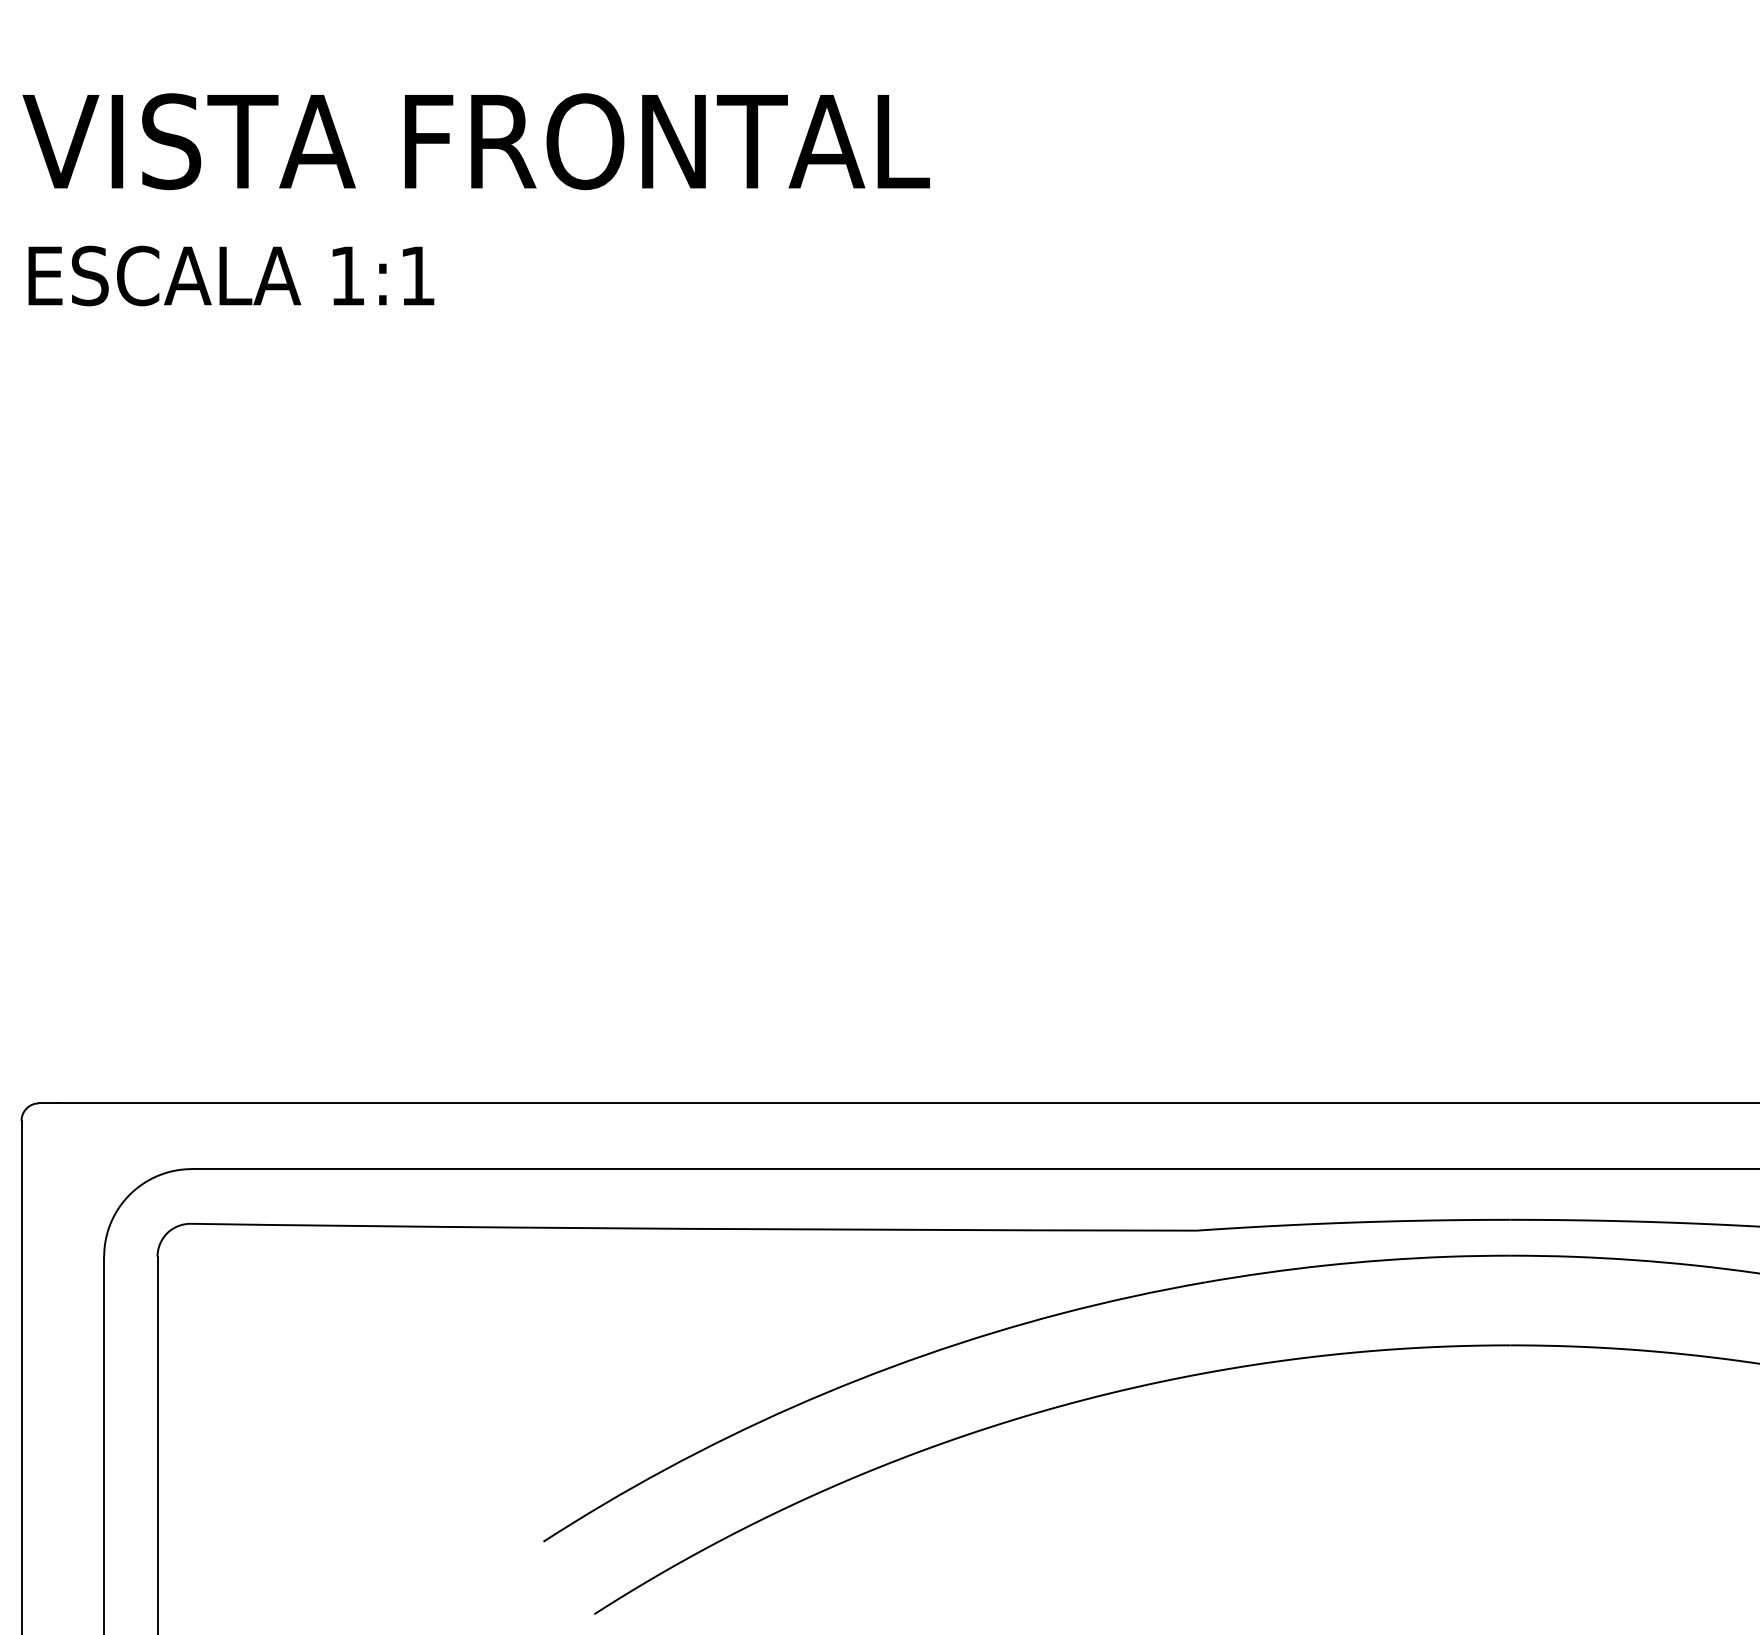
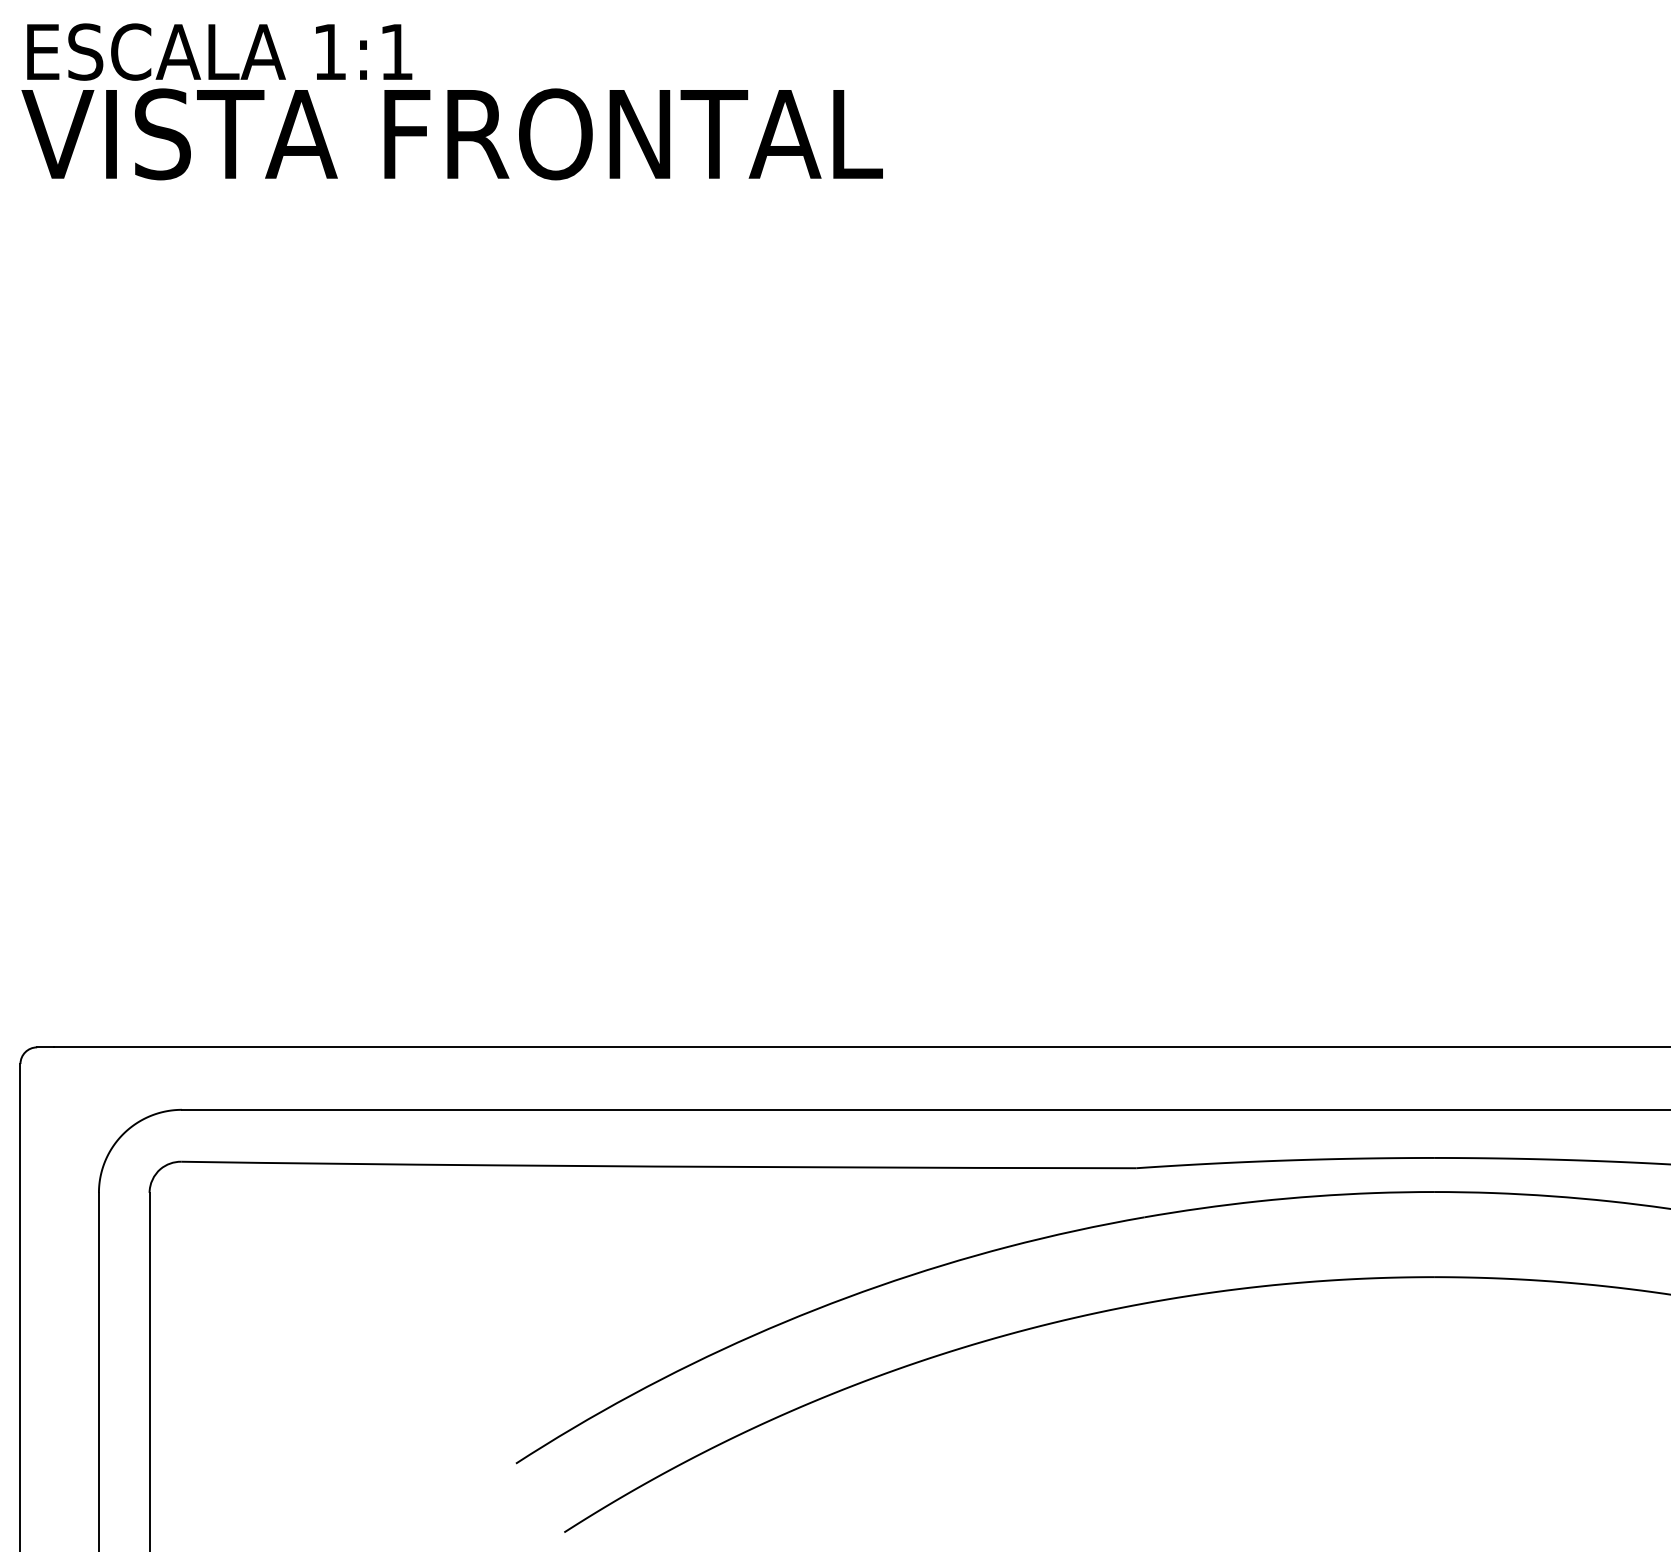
text: (231, 275) -> (219, 51), moved

